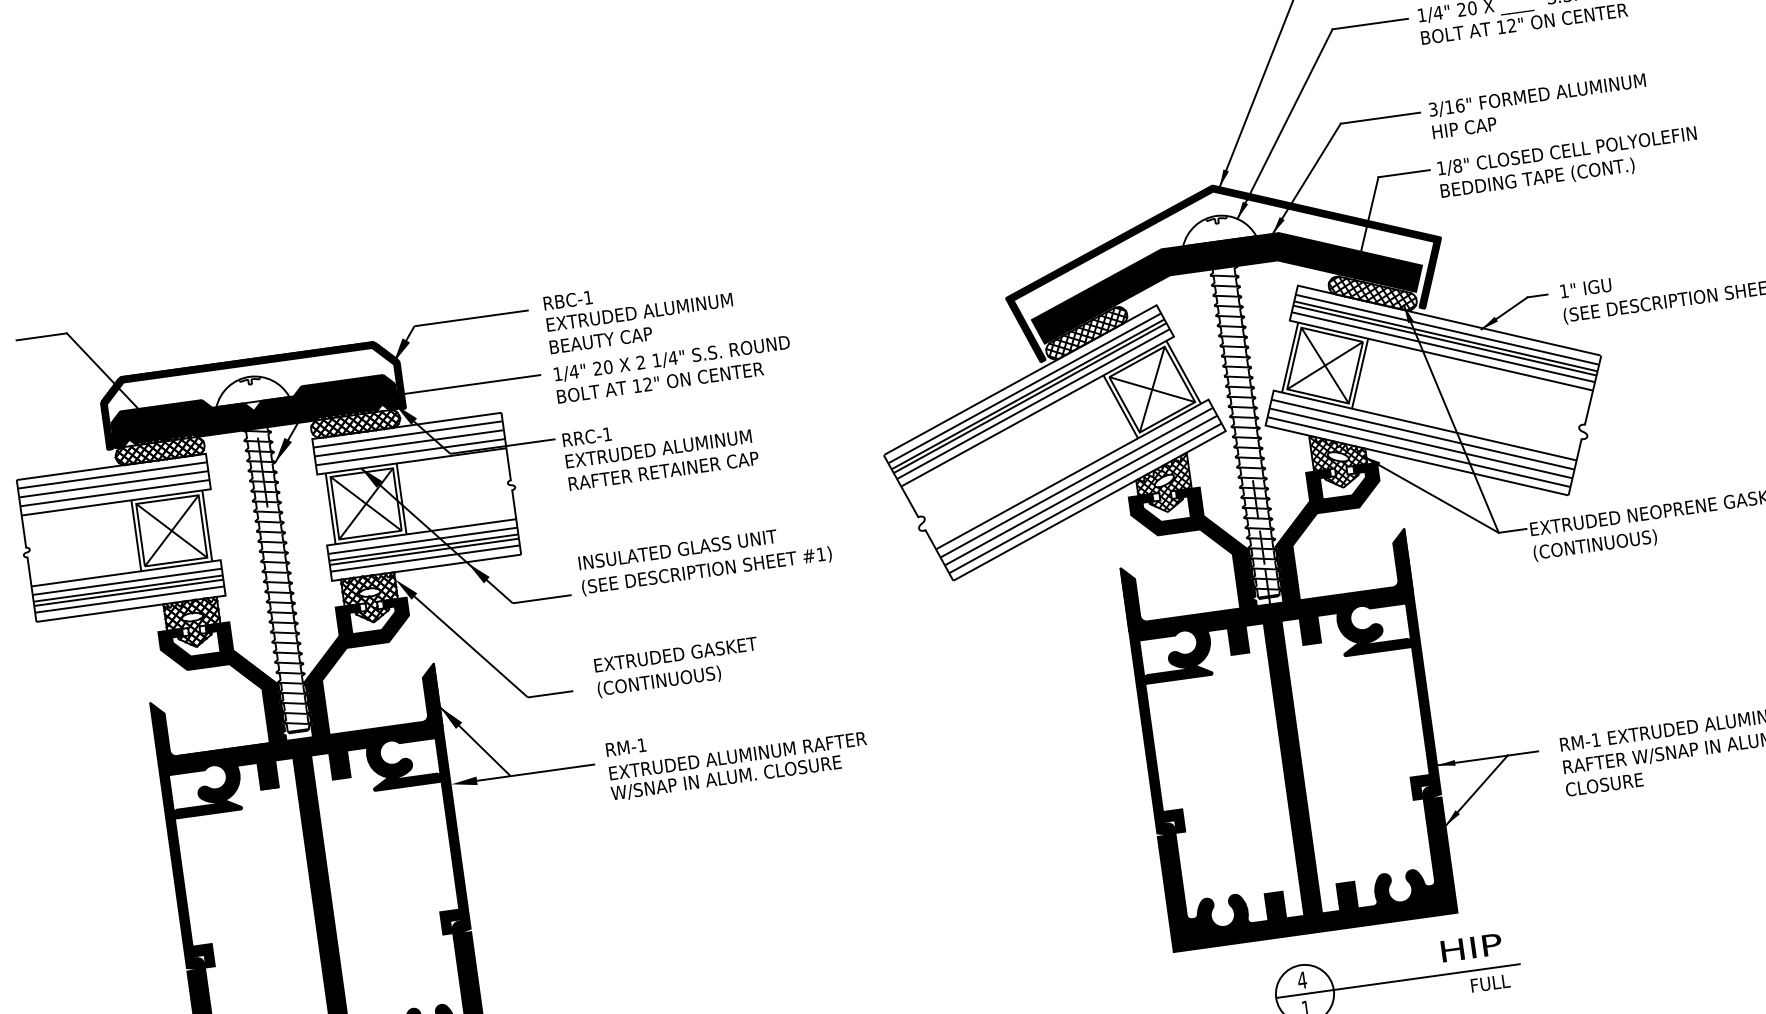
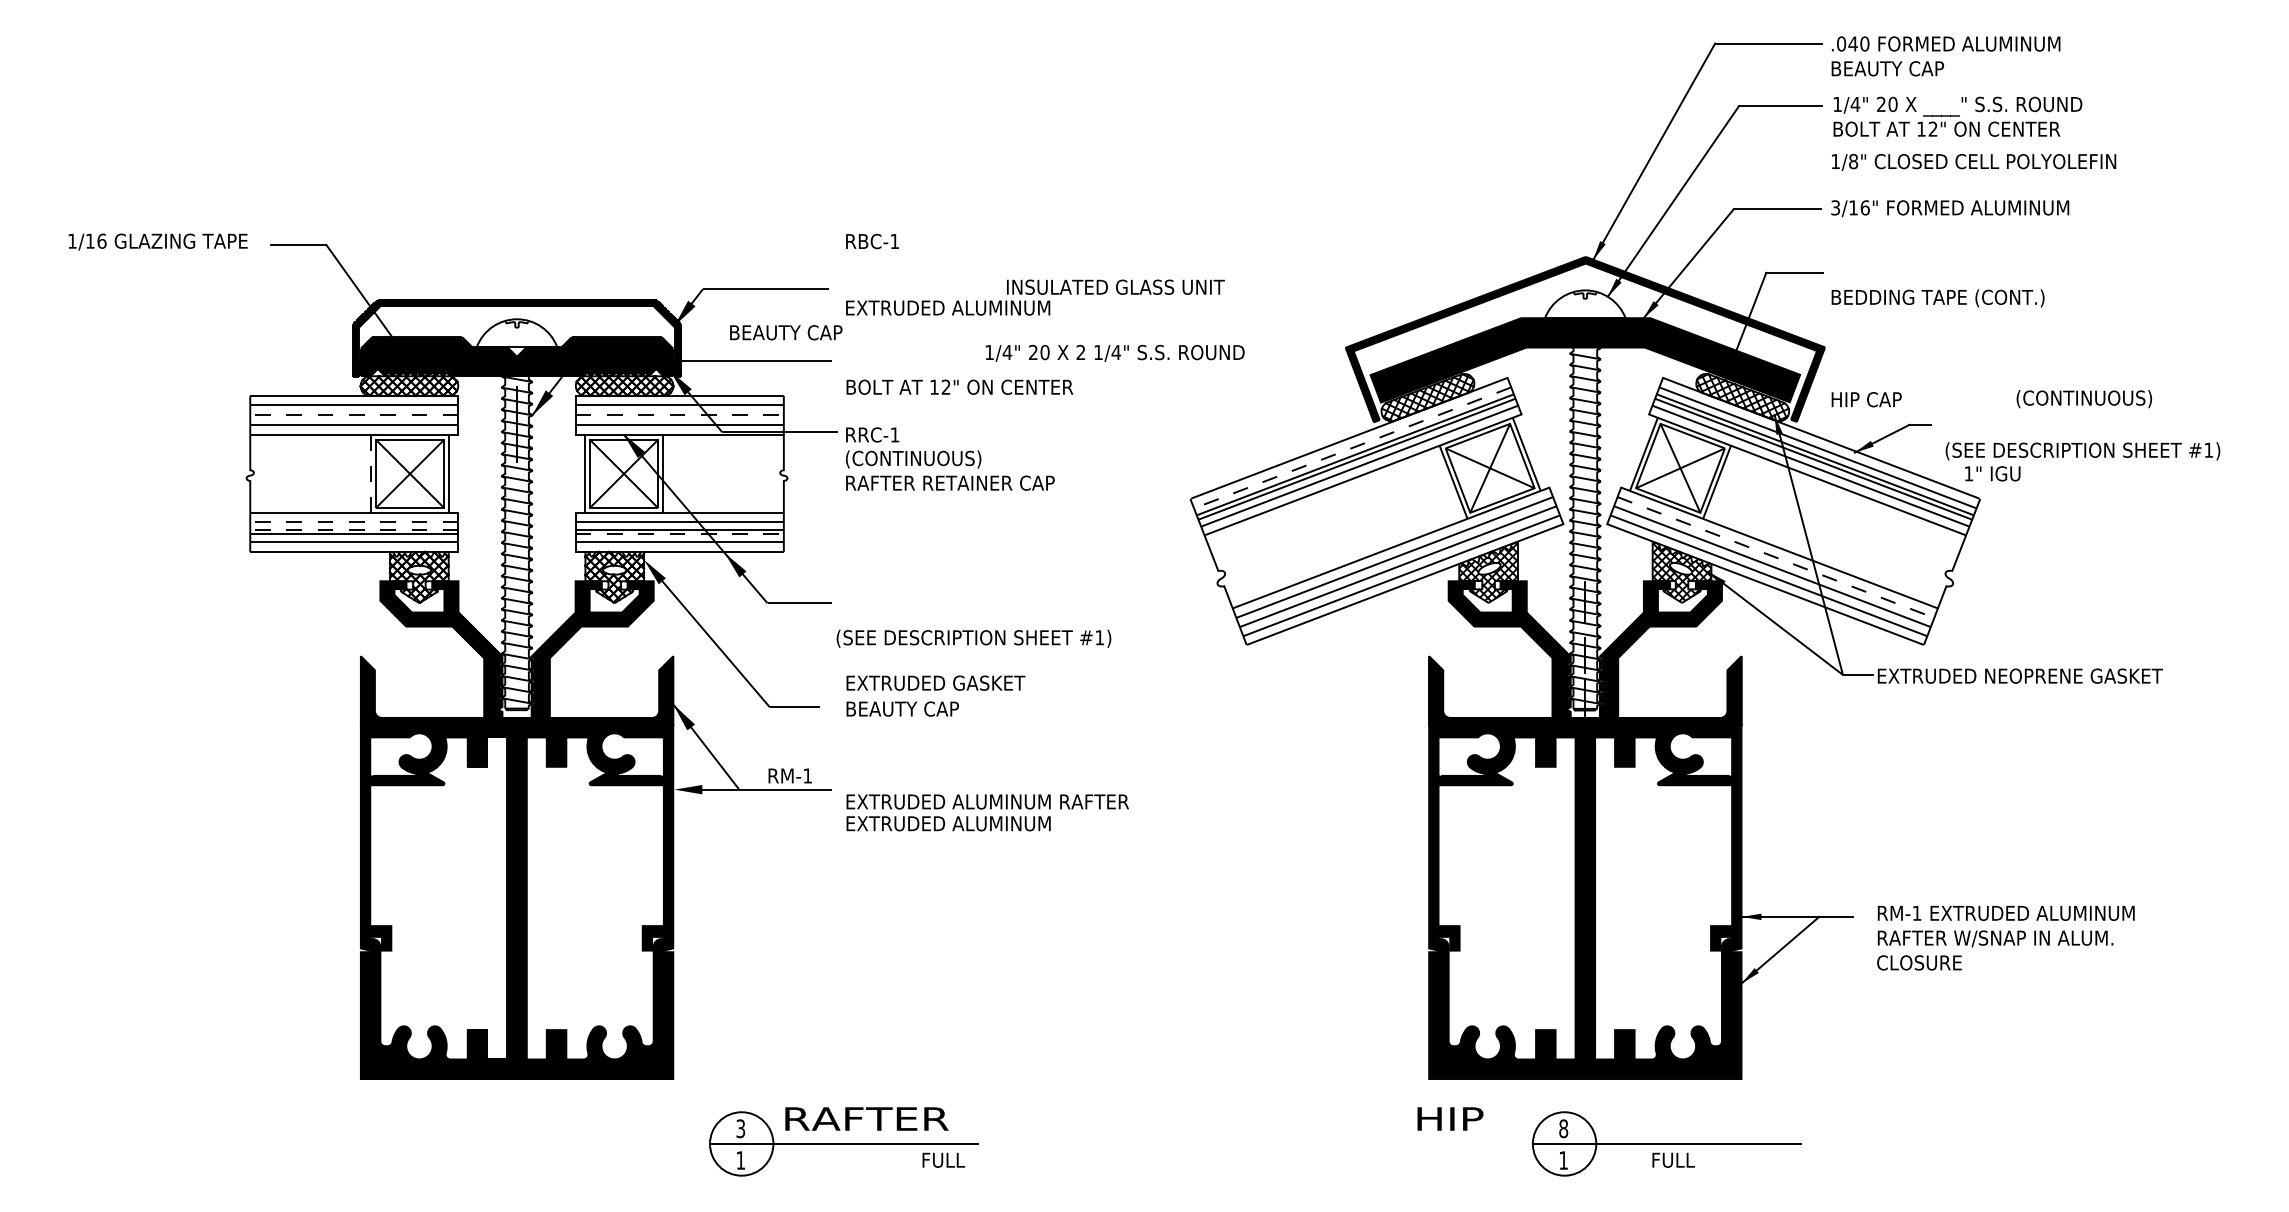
text: (1464, 127) -> (1866, 399), moved
text: (1567, 151) -> (1974, 162), moved
text: (1585, 287) -> (1992, 473), moved
text: (567, 300) -> (872, 241), moved
text: (601, 340) -> (786, 332), moved
text: (671, 358) -> (1114, 352), moved
line: (1024, 388) -> (1352, 447), solid -> dashed
line: (1423, 434) -> (1776, 557), solid -> dashed
line: (409, 442) -> (680, 414), solid -> dashed
text: (659, 449) -> (948, 459), EXTRUDED ALUMINUM -> (CONTINUOUS)
line: (112, 484) -> (353, 414), solid -> dashed
line: (136, 536) -> (371, 474), solid -> dashed
text: (1594, 545) -> (2083, 399), moved
text: (677, 549) -> (1115, 286), moved
line: (425, 551) -> (680, 534), solid -> dashed
text: (706, 571) -> (973, 638), moved
line: (126, 582) -> (353, 522), solid -> dashed
line: (127, 588) -> (353, 529), solid -> dashed
text: (658, 682) -> (913, 710), (CONTINUOUS) -> BEAUTY CAP
text: (625, 747) -> (789, 775), moved
text: (725, 778) -> (971, 824), W/SNAP IN ALUM. CLOSURE -> EXTRUDED ALUMINUM
text: (1471, 947) -> (1450, 1118), moved
text: (1302, 980) -> (1563, 1128), 4 -> 8
text: (1490, 982) -> (1673, 1159), moved

